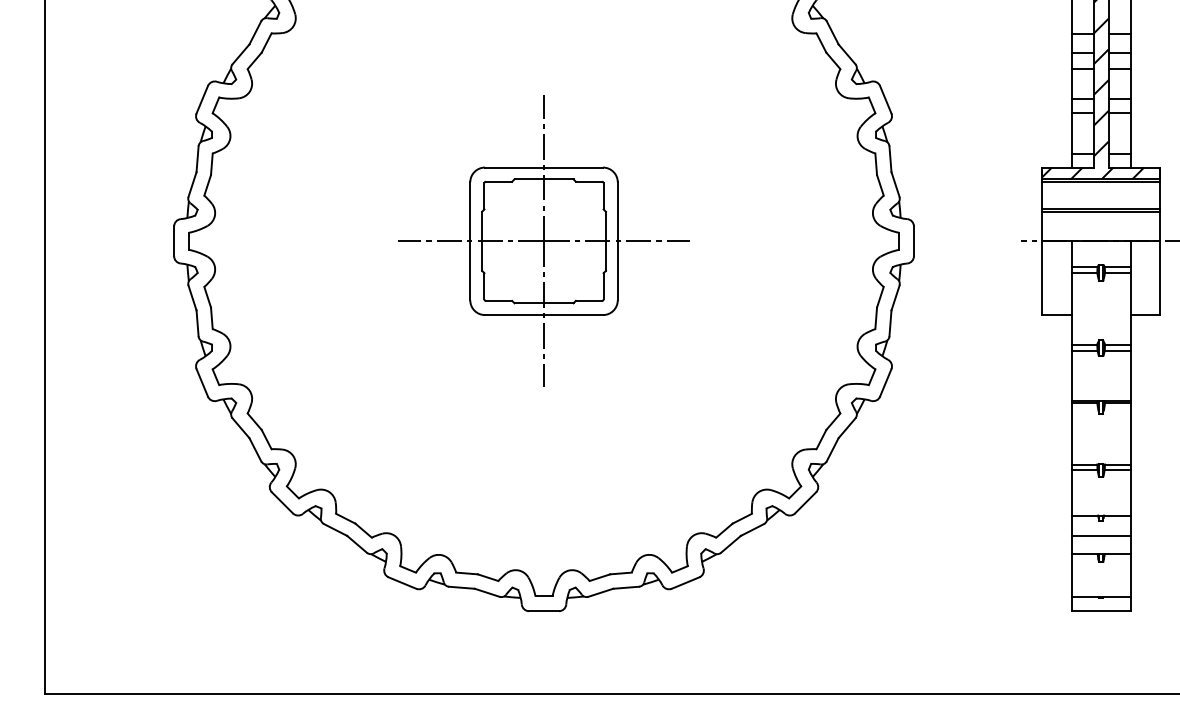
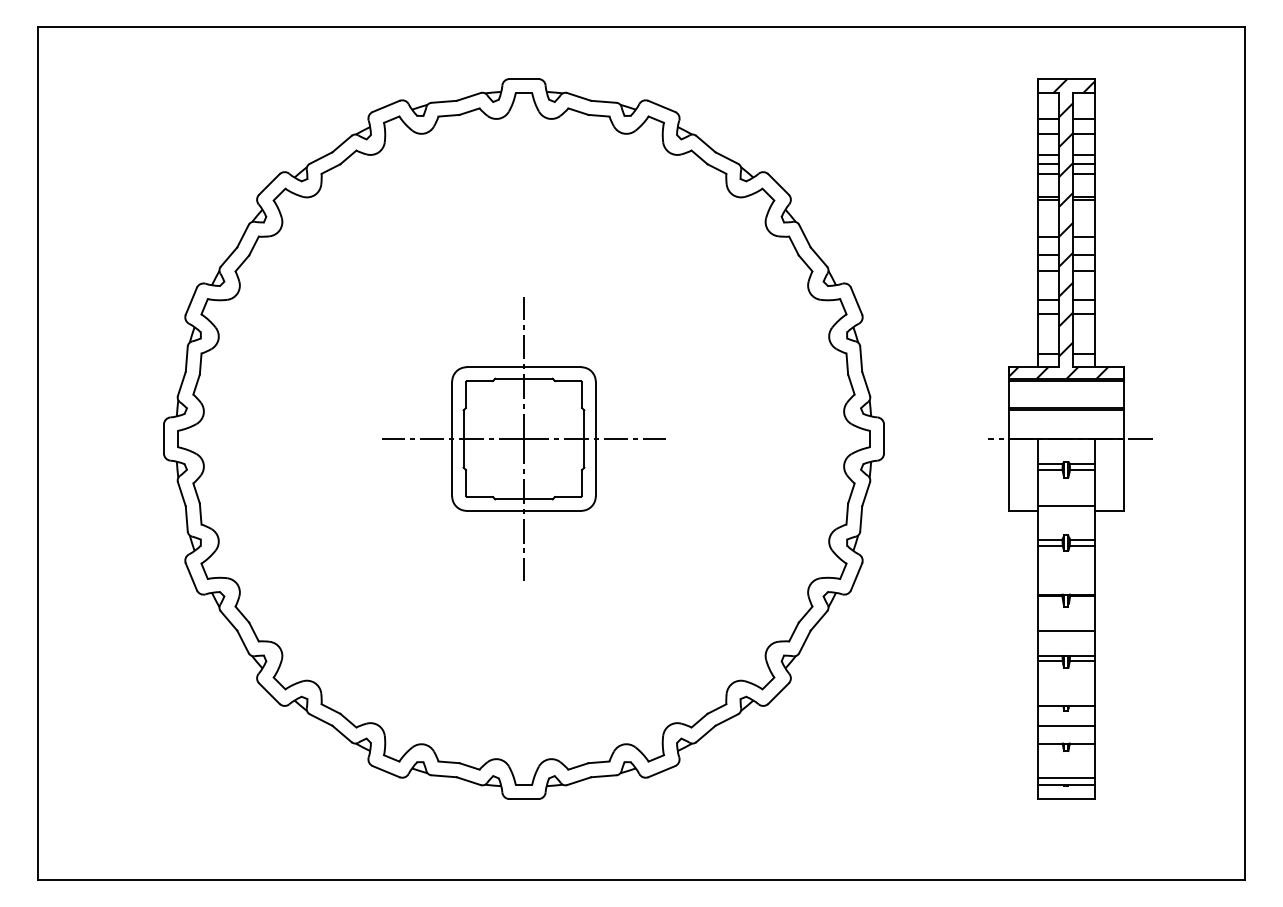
line: (1100, 310) -> (1065, 506), added
line: (1100, 438) -> (1065, 630), added
line: (1100, 589) -> (1065, 777), added

